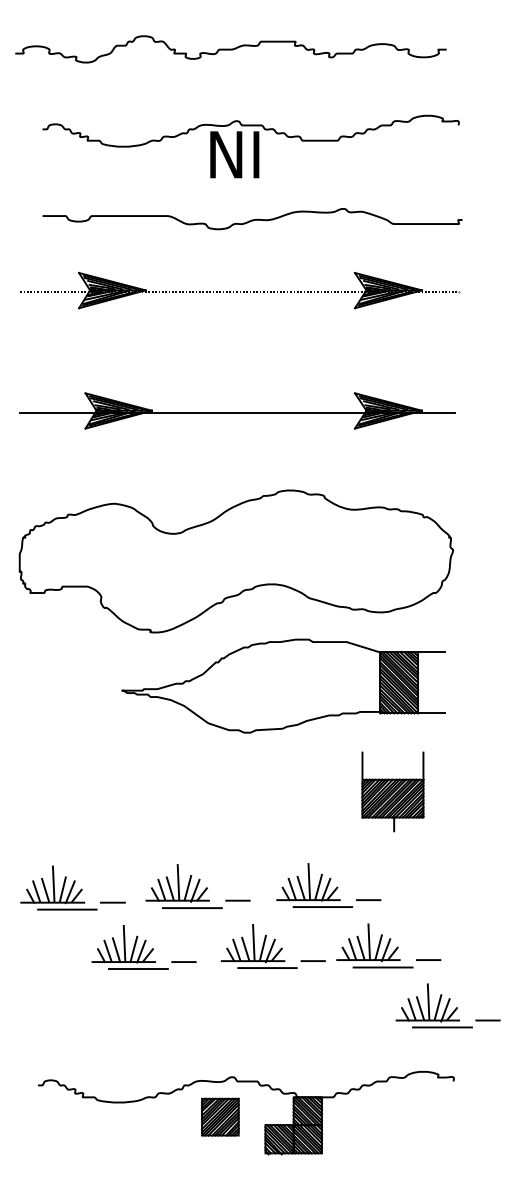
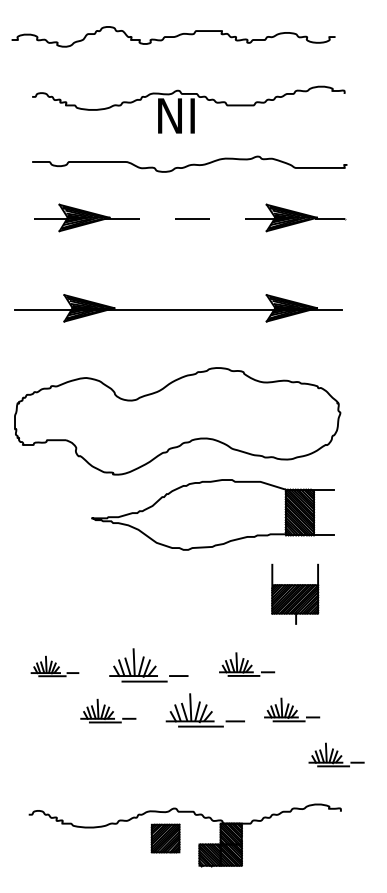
part: (328, 885) -> (246, 664), size x0.7
part: (72, 887) -> (54, 666), size x0.6
part: (388, 945) -> (291, 709), size x0.7
part: (143, 947) -> (107, 711), size x0.7
part: (447, 1005) -> (336, 754), size x0.7

